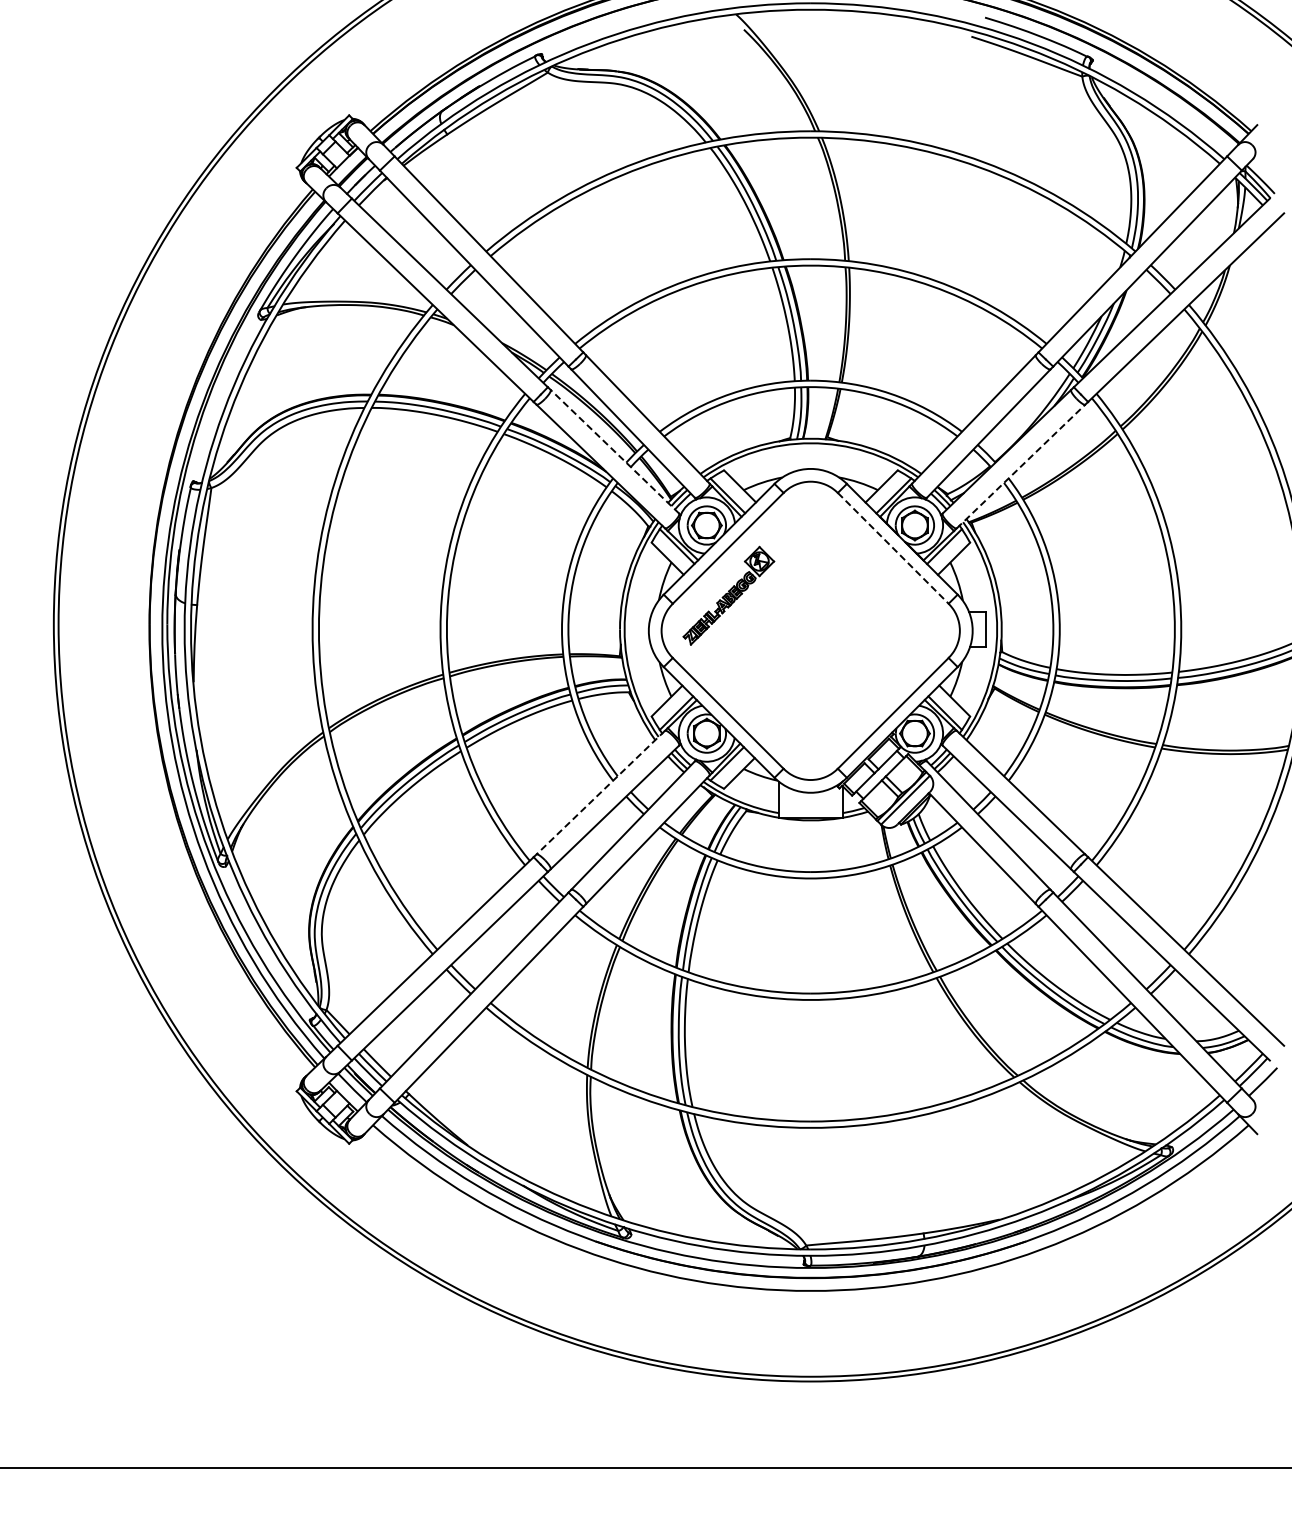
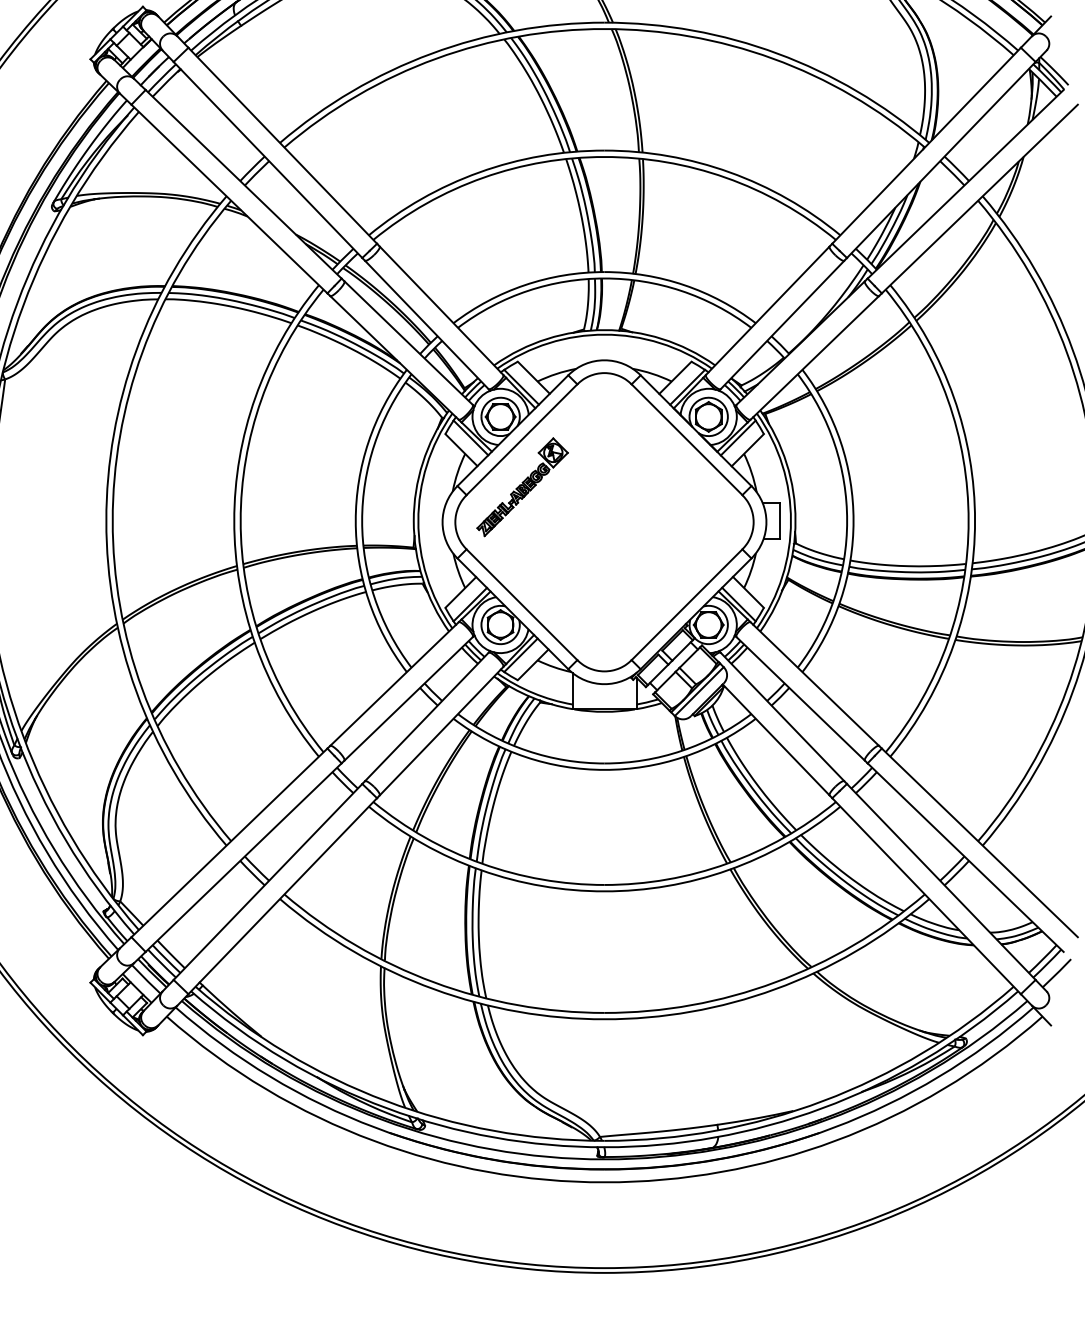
line: (614, 451) -> (408, 342), dashed -> solid
line: (1021, 466) -> (815, 357), dashed -> solid
line: (893, 548) -> (687, 439), dashed -> solid
line: (600, 792) -> (394, 683), dashed -> solid

